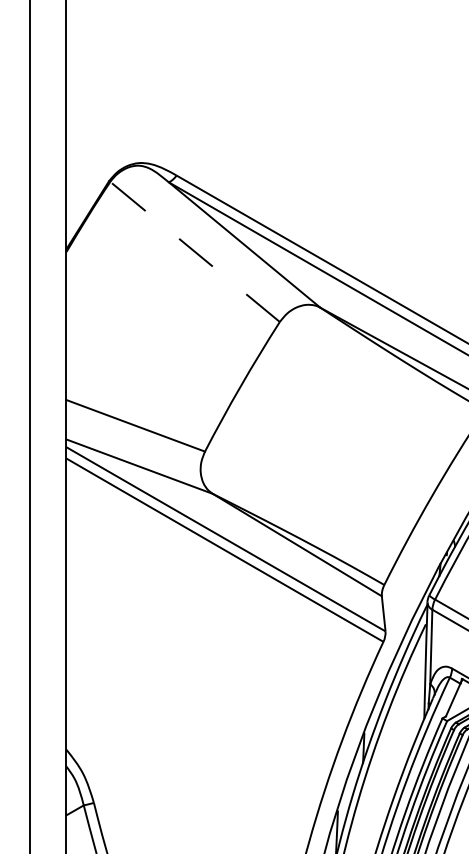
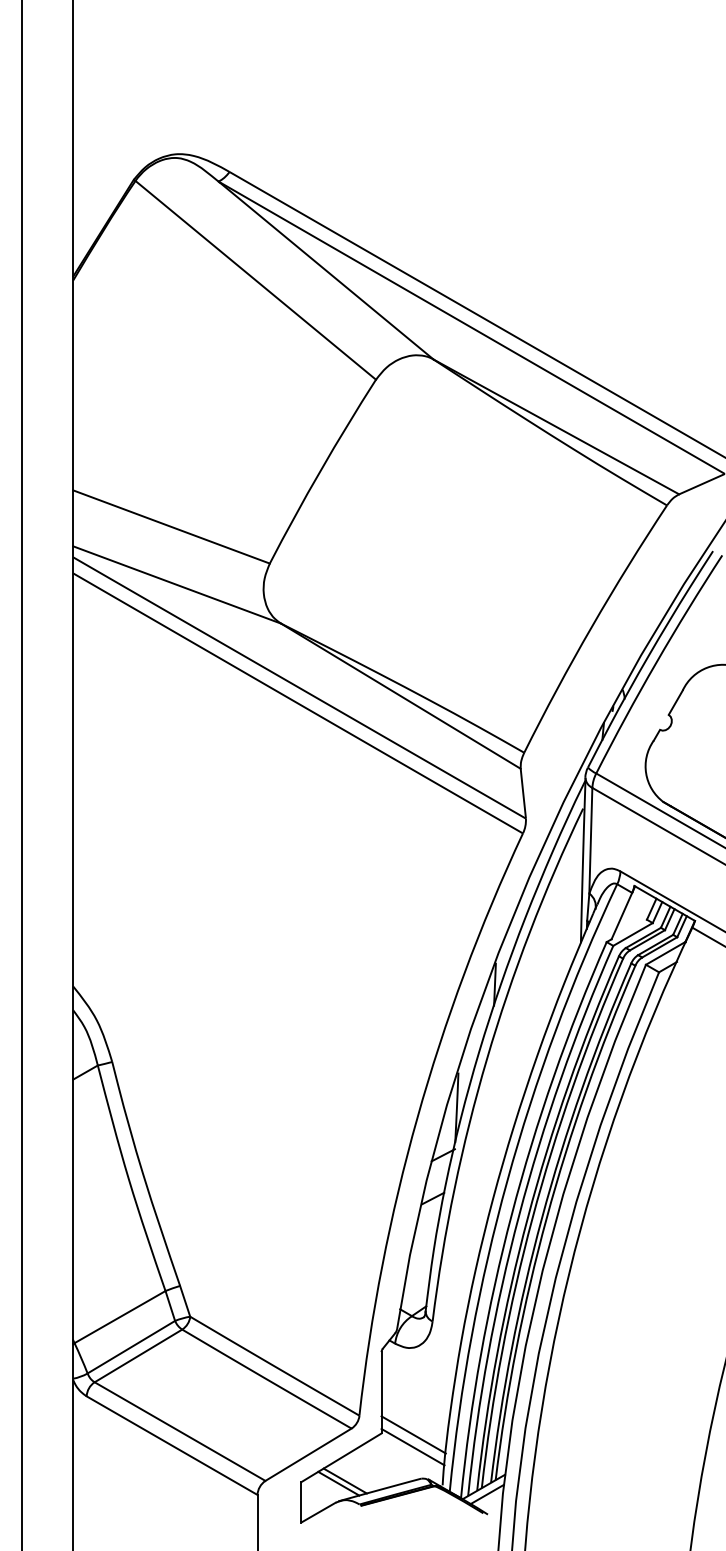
line: (194, 252) -> (255, 280), dashed -> solid

